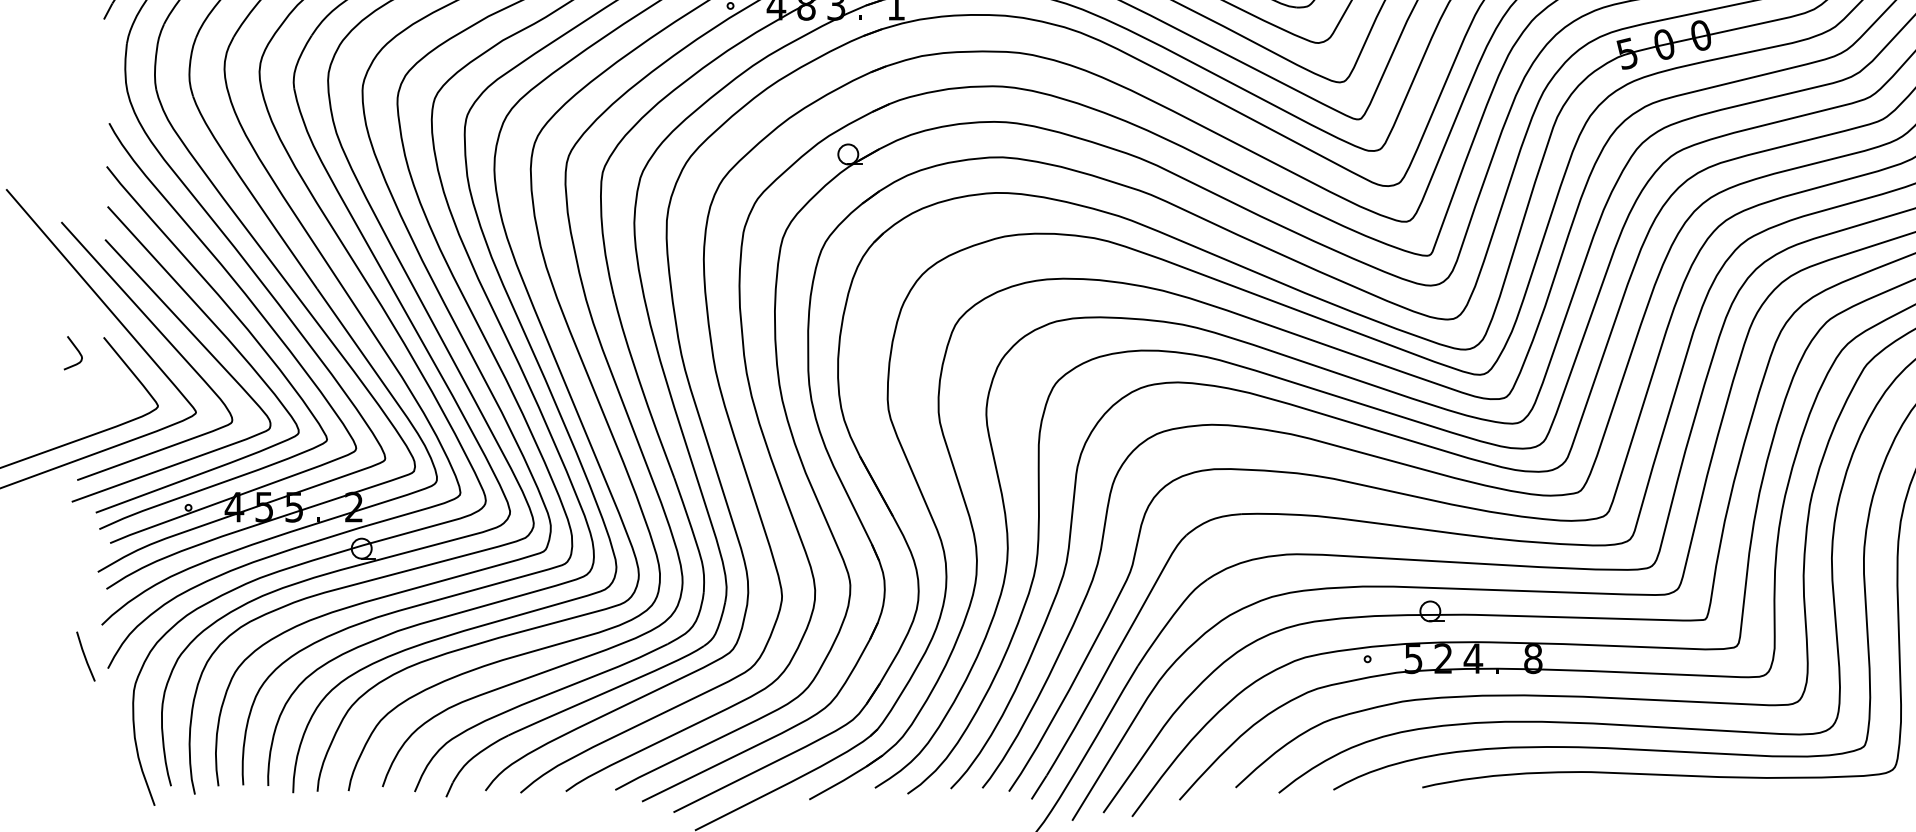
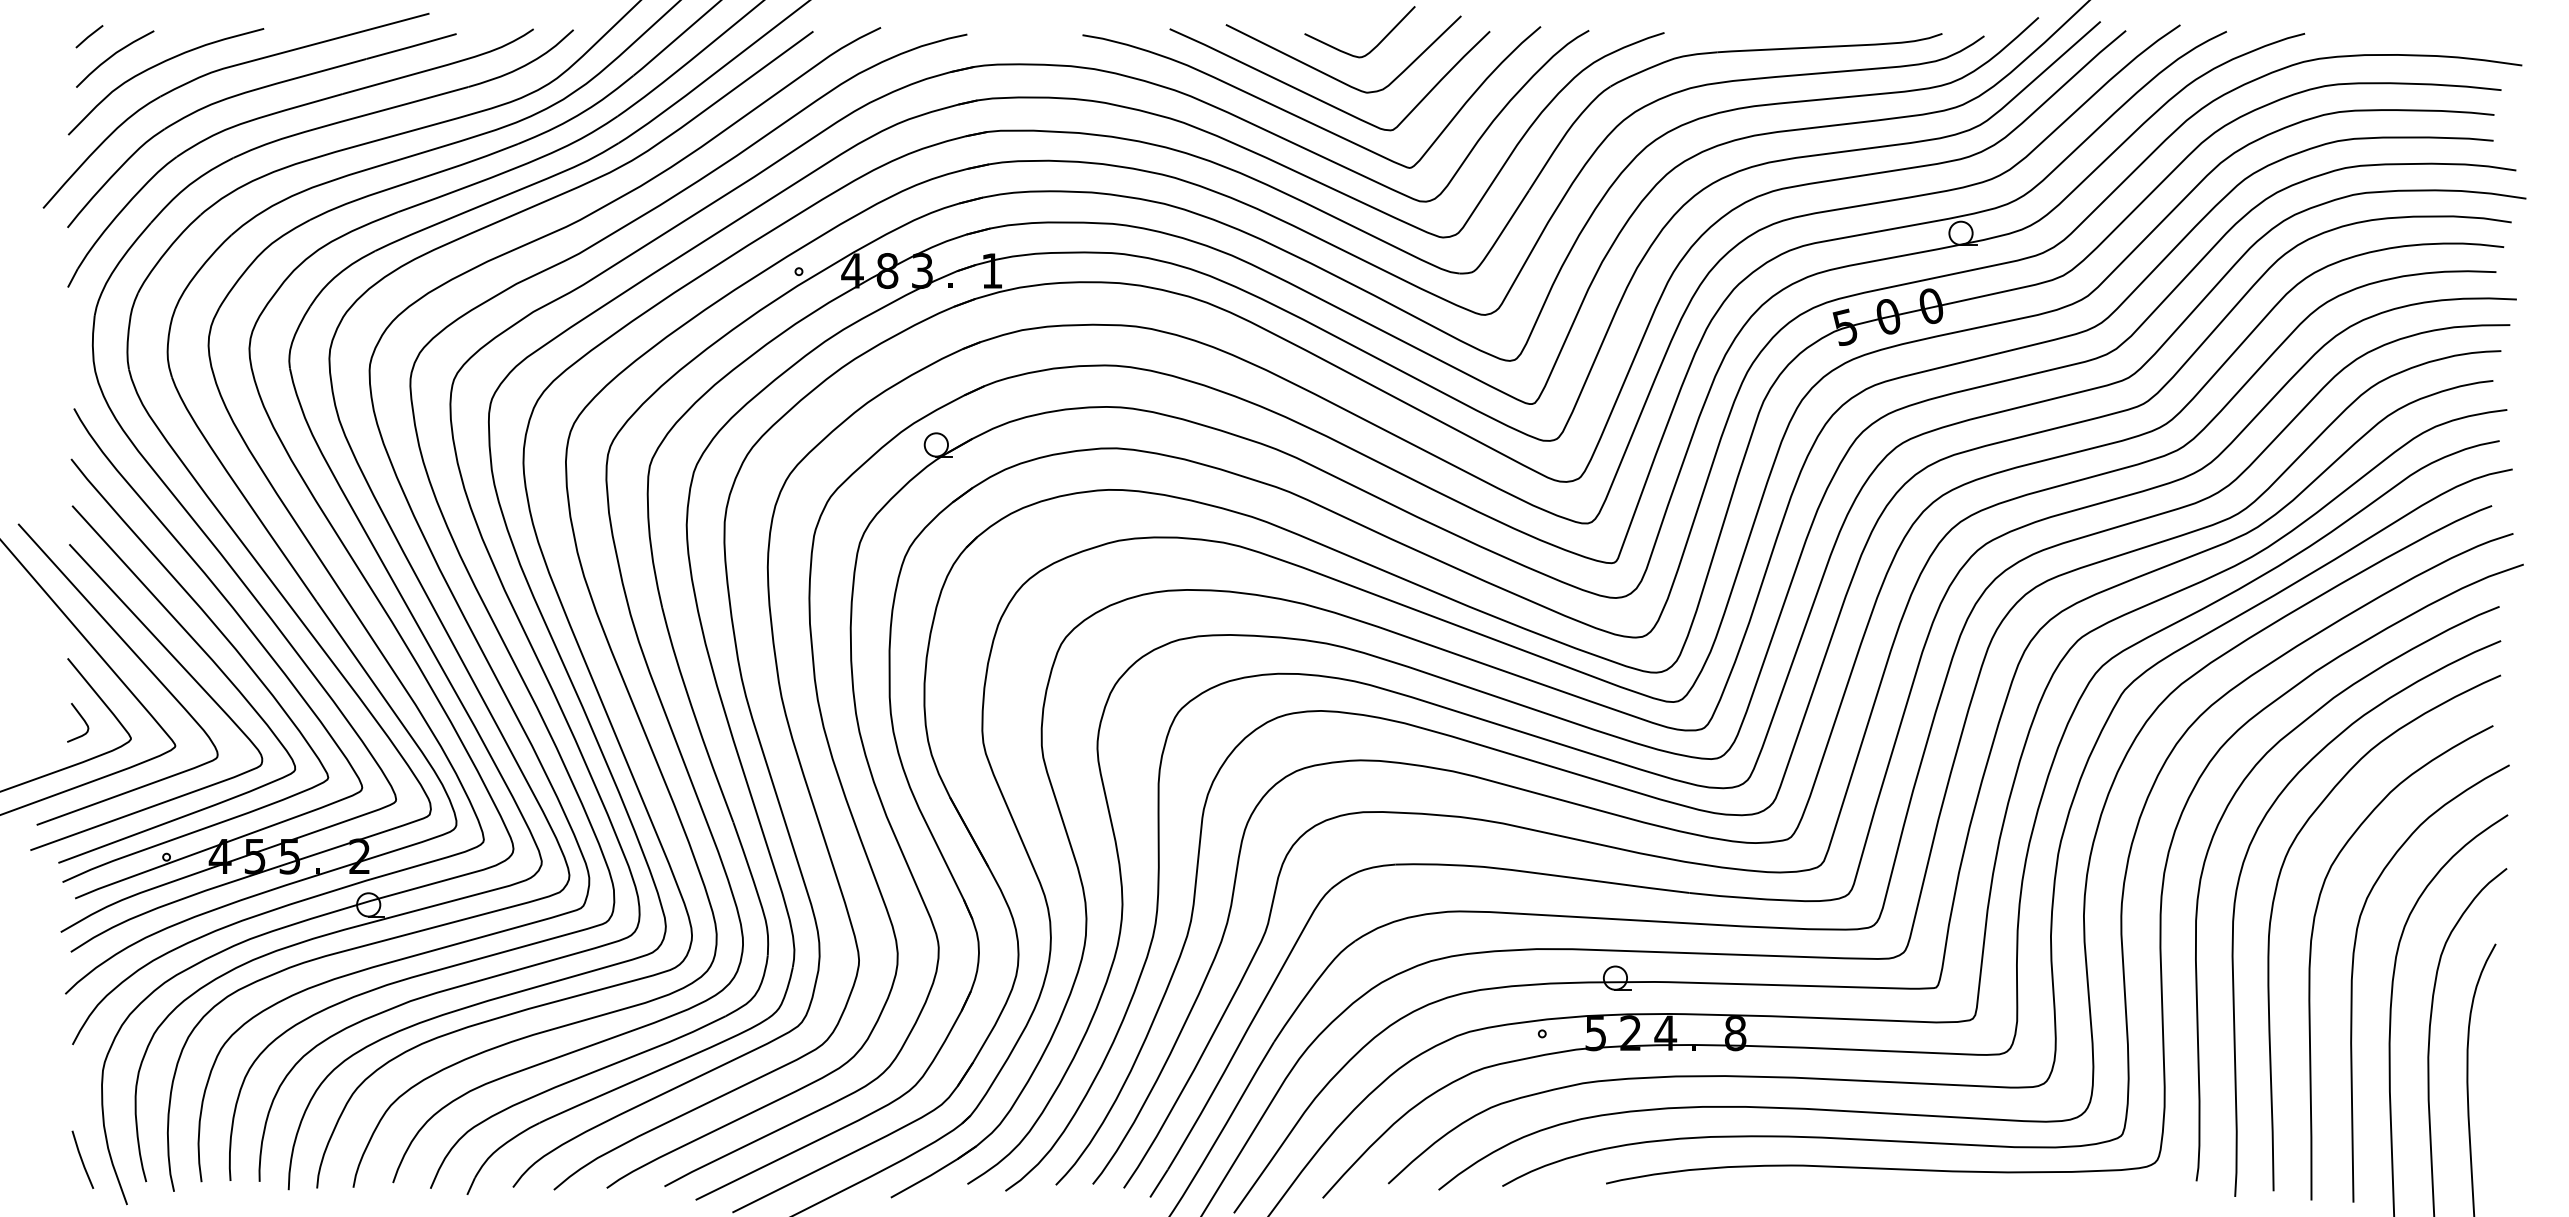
curve: (76, 349) -> (81, 718), moved
line: (85, 656) -> (82, 1159), moved

